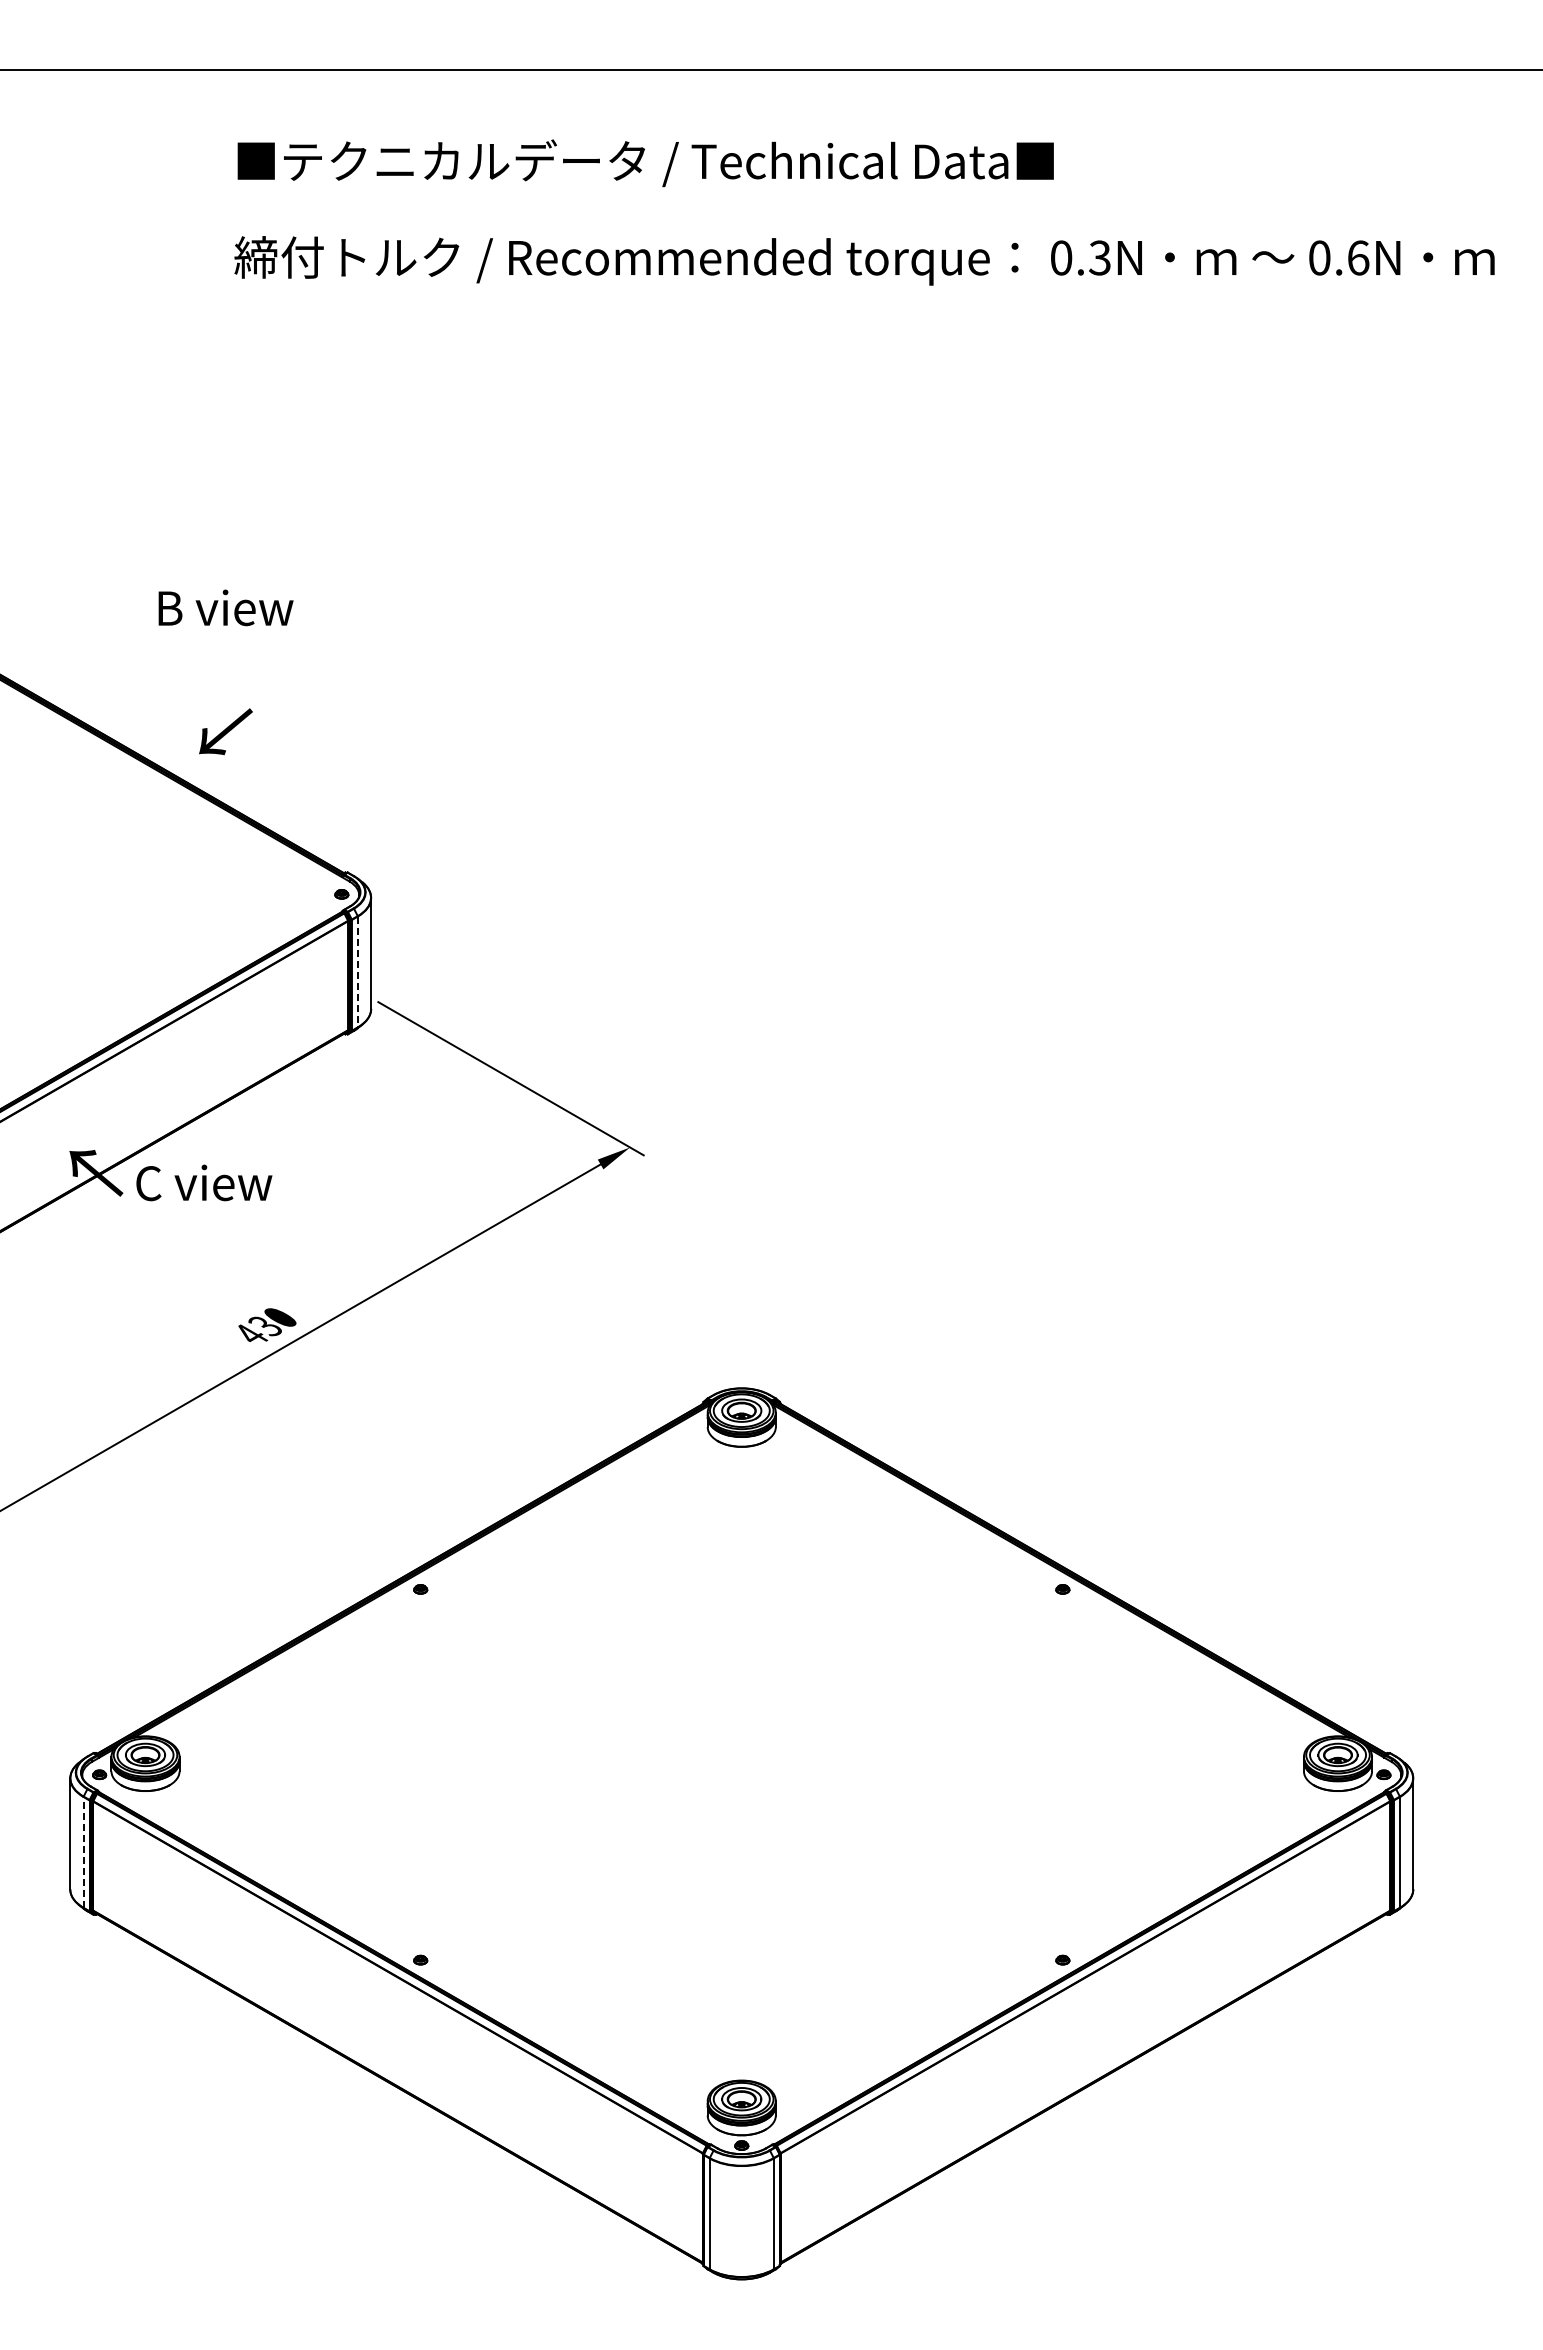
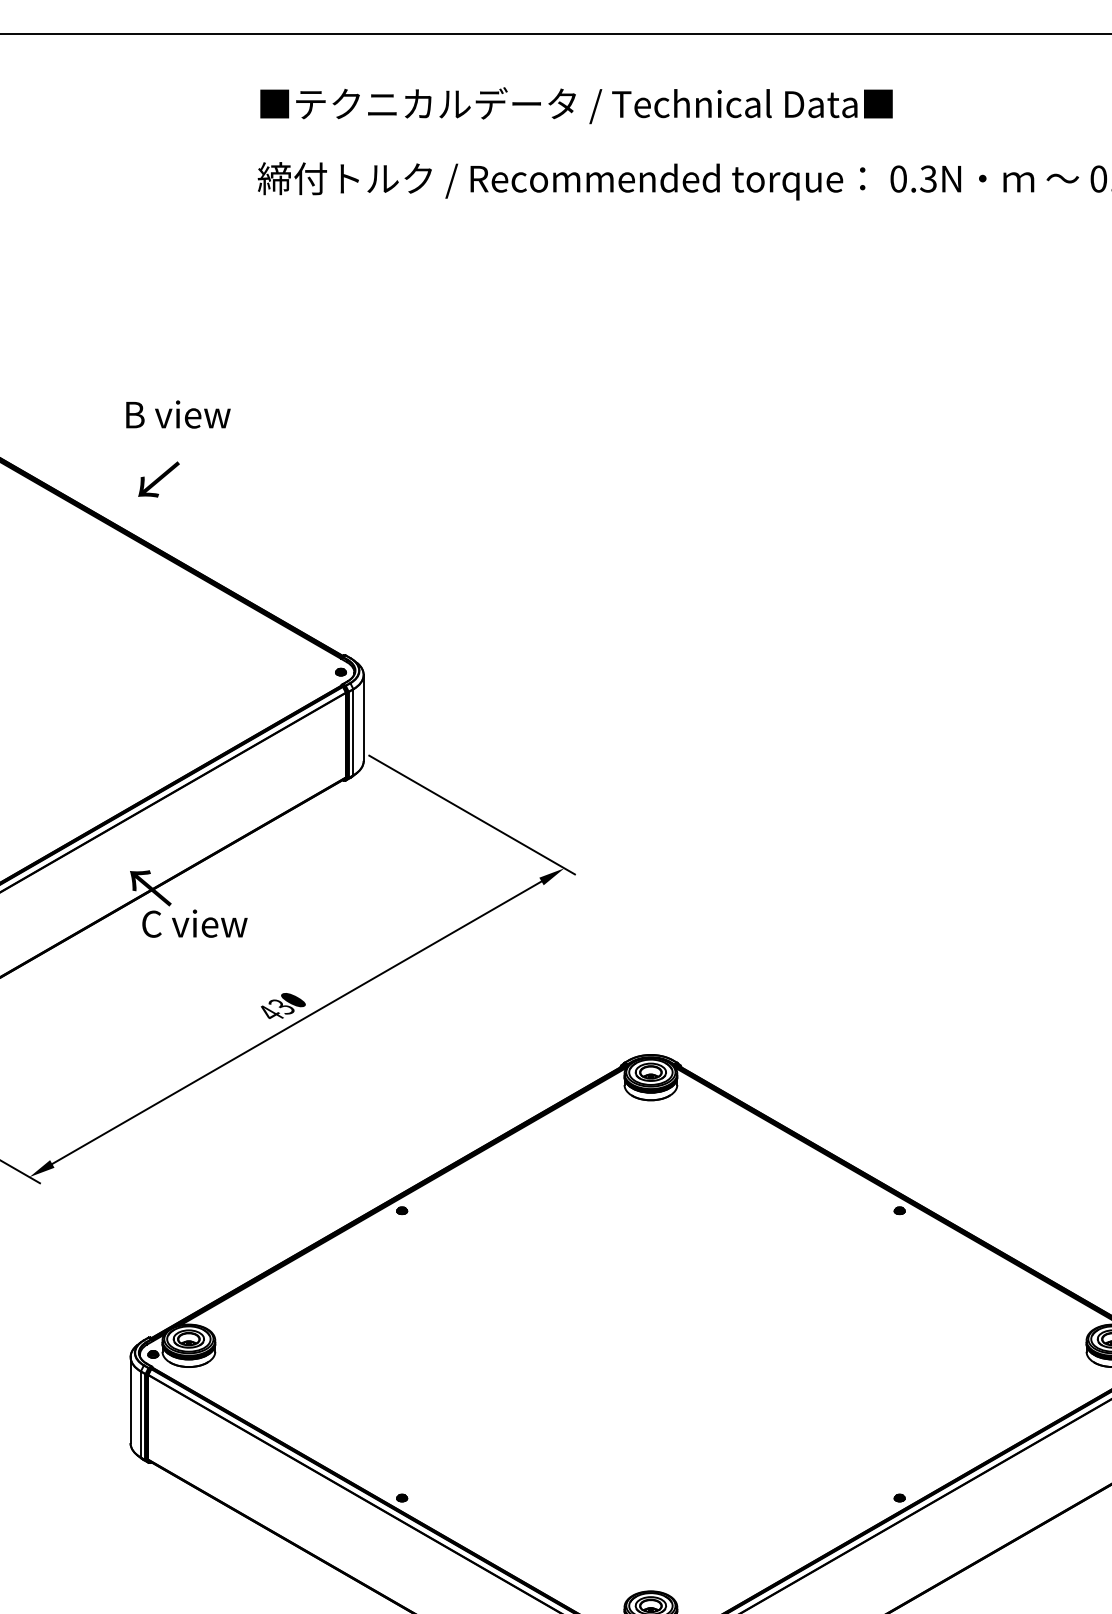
text: (225, 607) -> (178, 414), moved
text: (225, 731) -> (158, 479), moved
line: (357, 972) -> (353, 732), dashed -> solid
text: (204, 1182) -> (195, 923), moved
line: (83, 1851) -> (140, 1413), dashed -> solid

